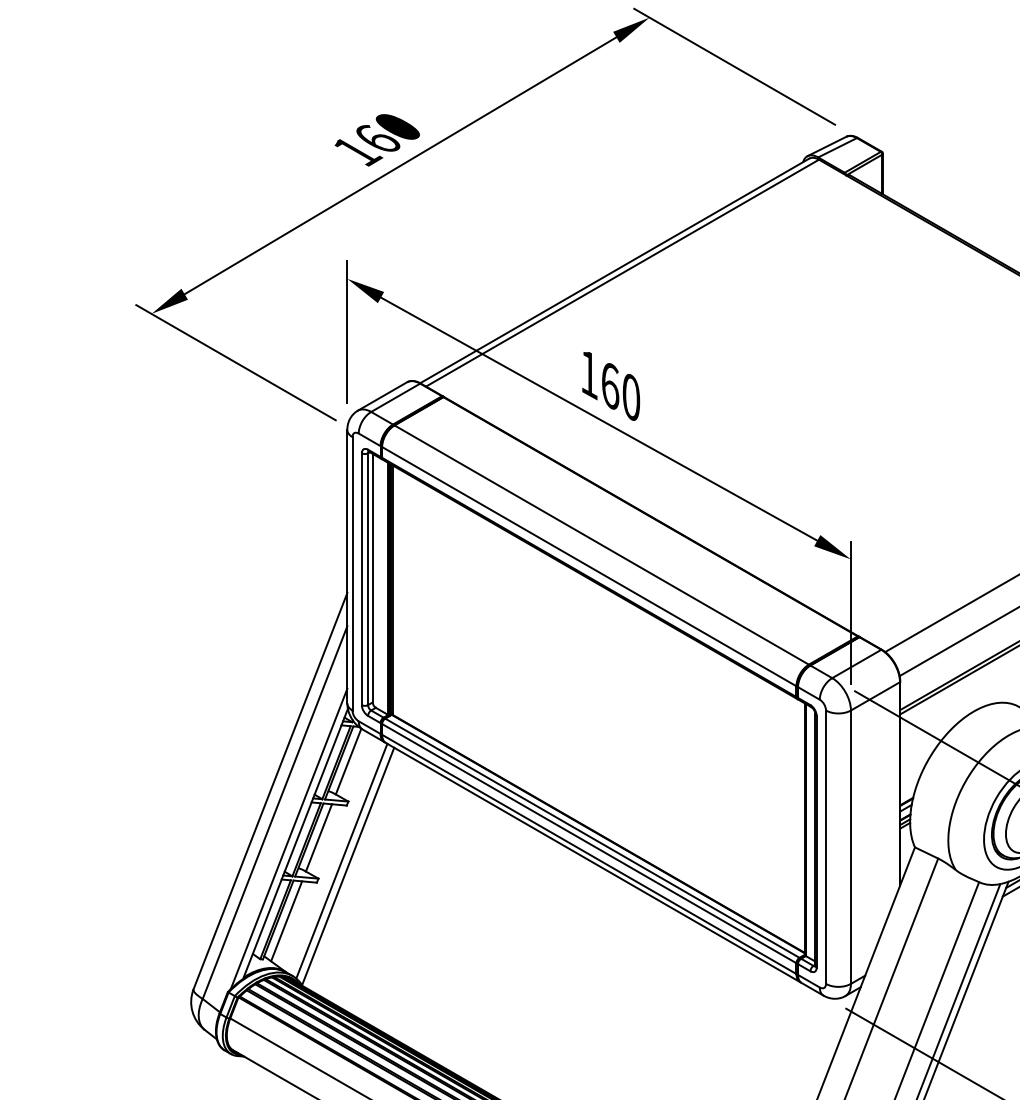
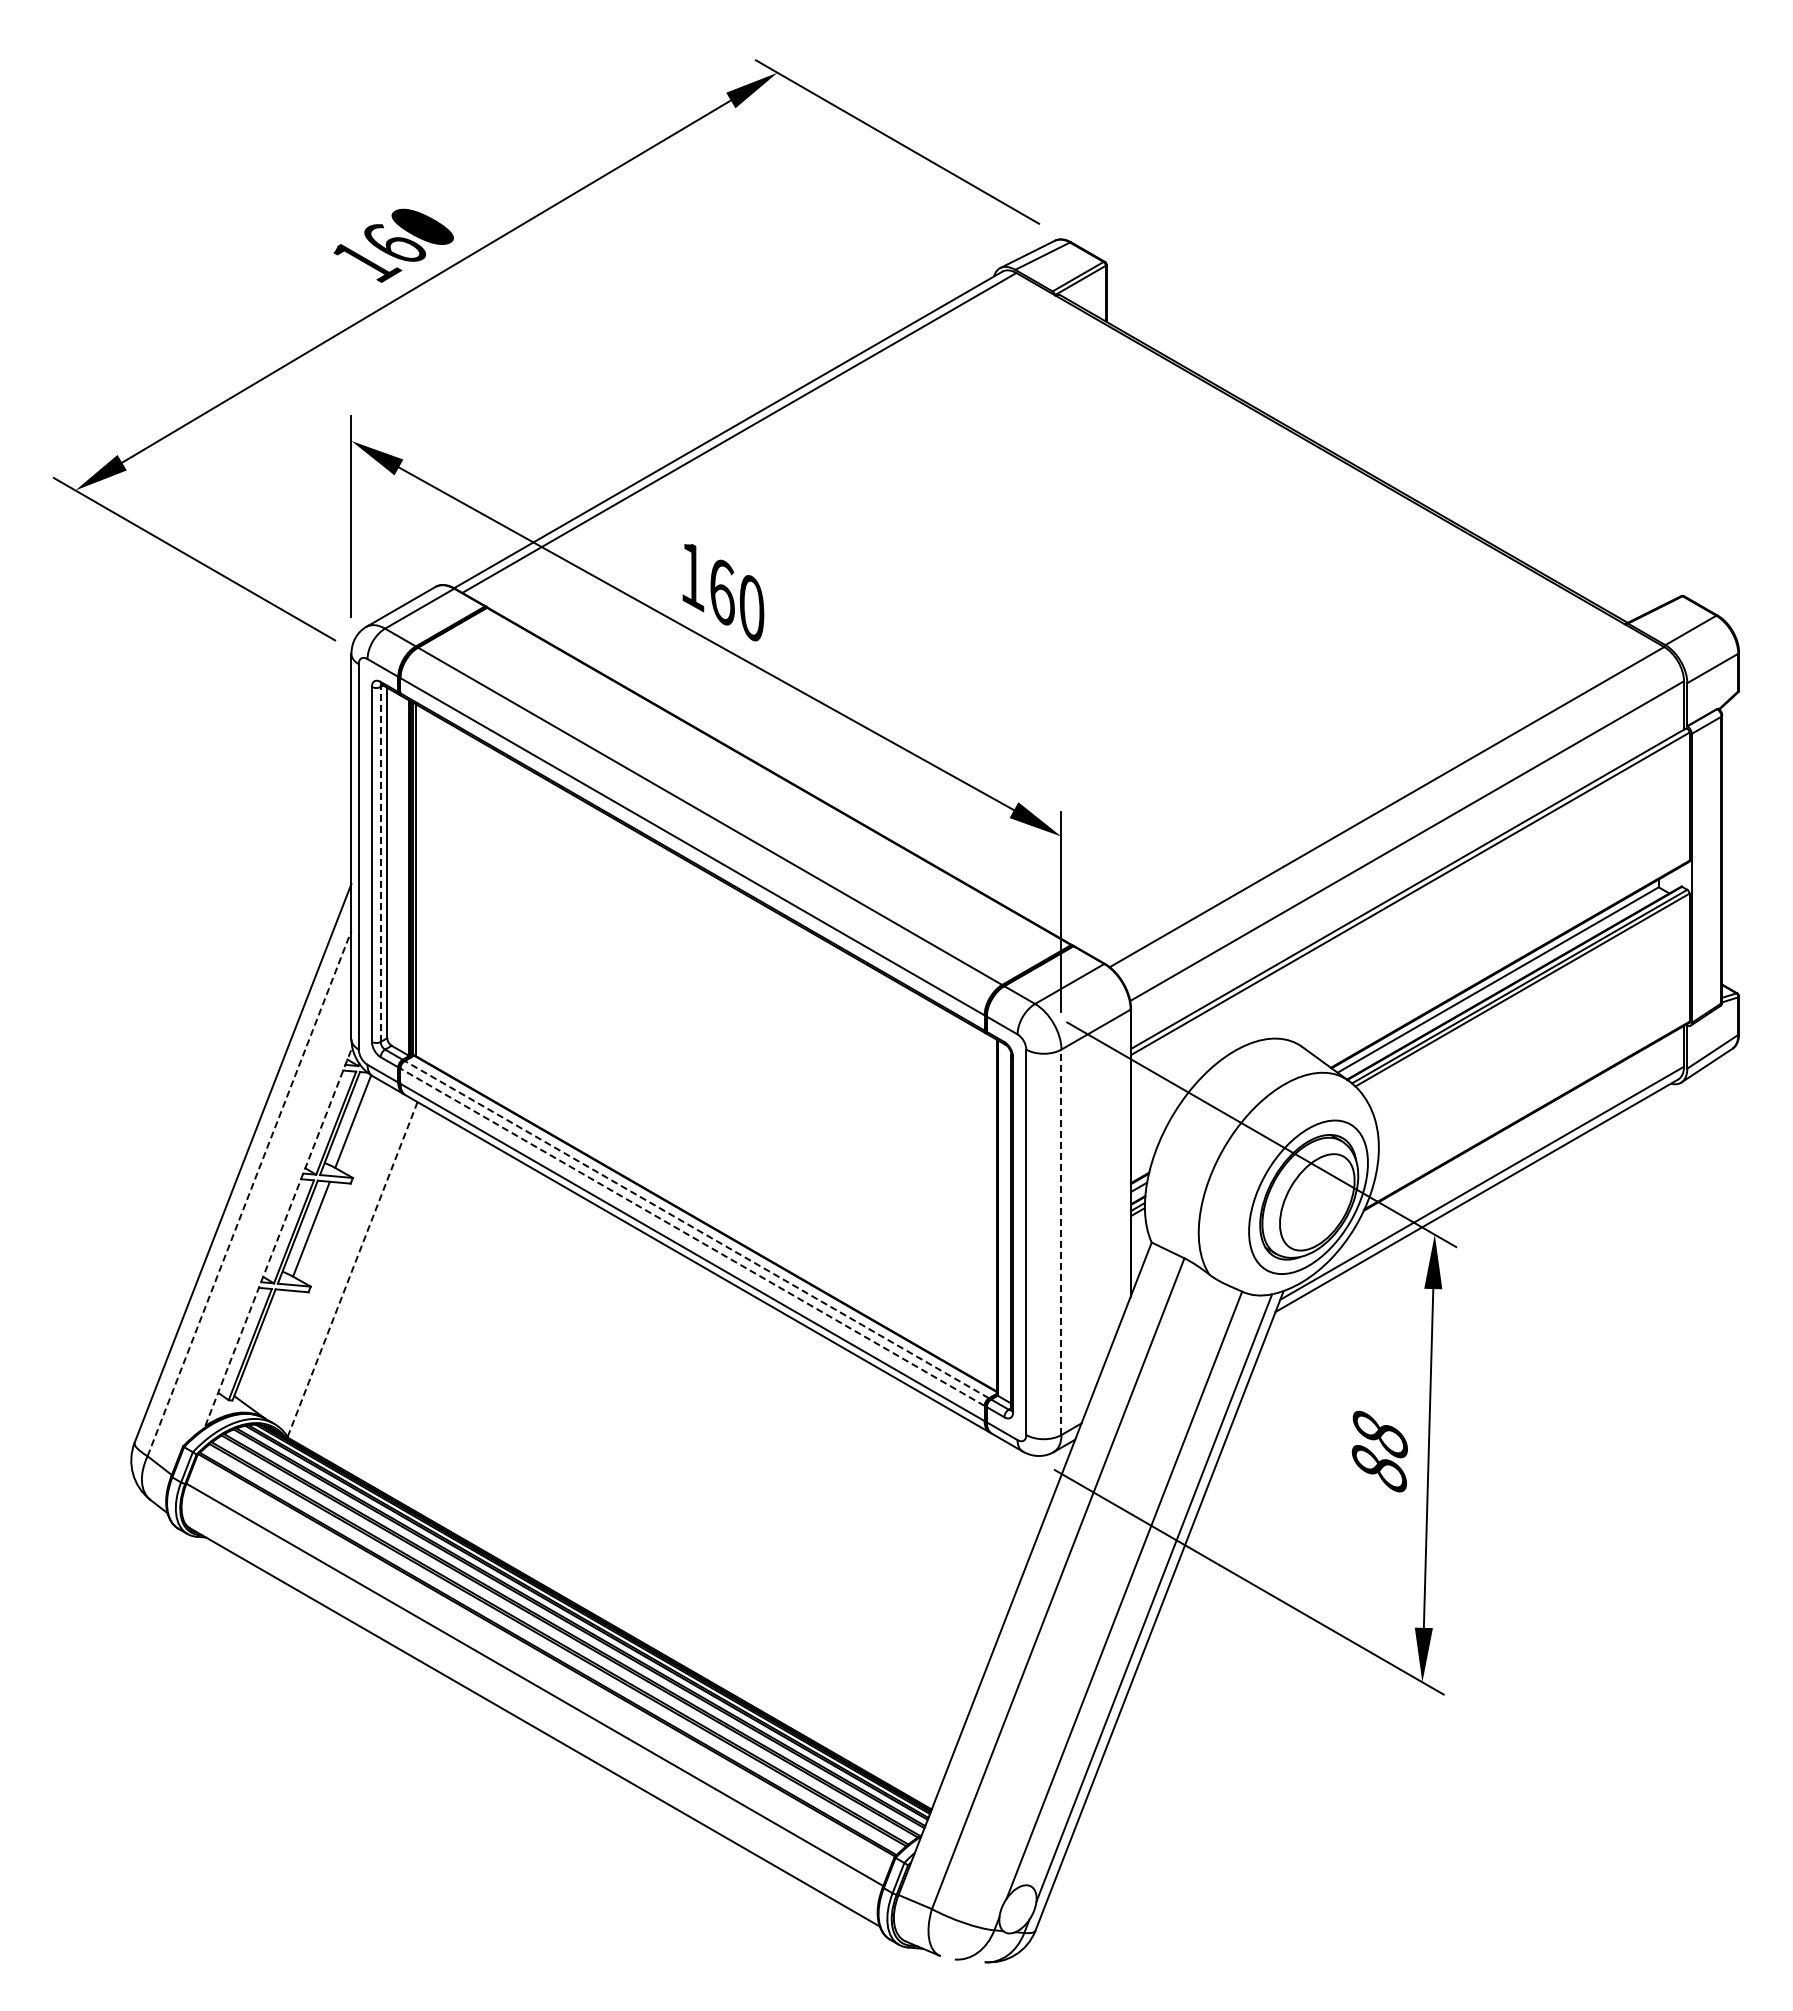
line: (367, 579) -> (380, 864), solid -> dashed
line: (275, 812) -> (249, 1193), solid -> dashed
line: (289, 838) -> (269, 1230), removed
line: (592, 838) -> (696, 1229), solid -> dashed
line: (296, 843) -> (279, 1236), solid -> dashed
line: (589, 843) -> (692, 1236), solid -> dashed
line: (850, 847) -> (1061, 1242), solid -> dashed
line: (341, 860) -> (343, 1261), removed
line: (348, 866) -> (352, 1269), solid -> dashed
line: (286, 921) -> (265, 1346), removed

